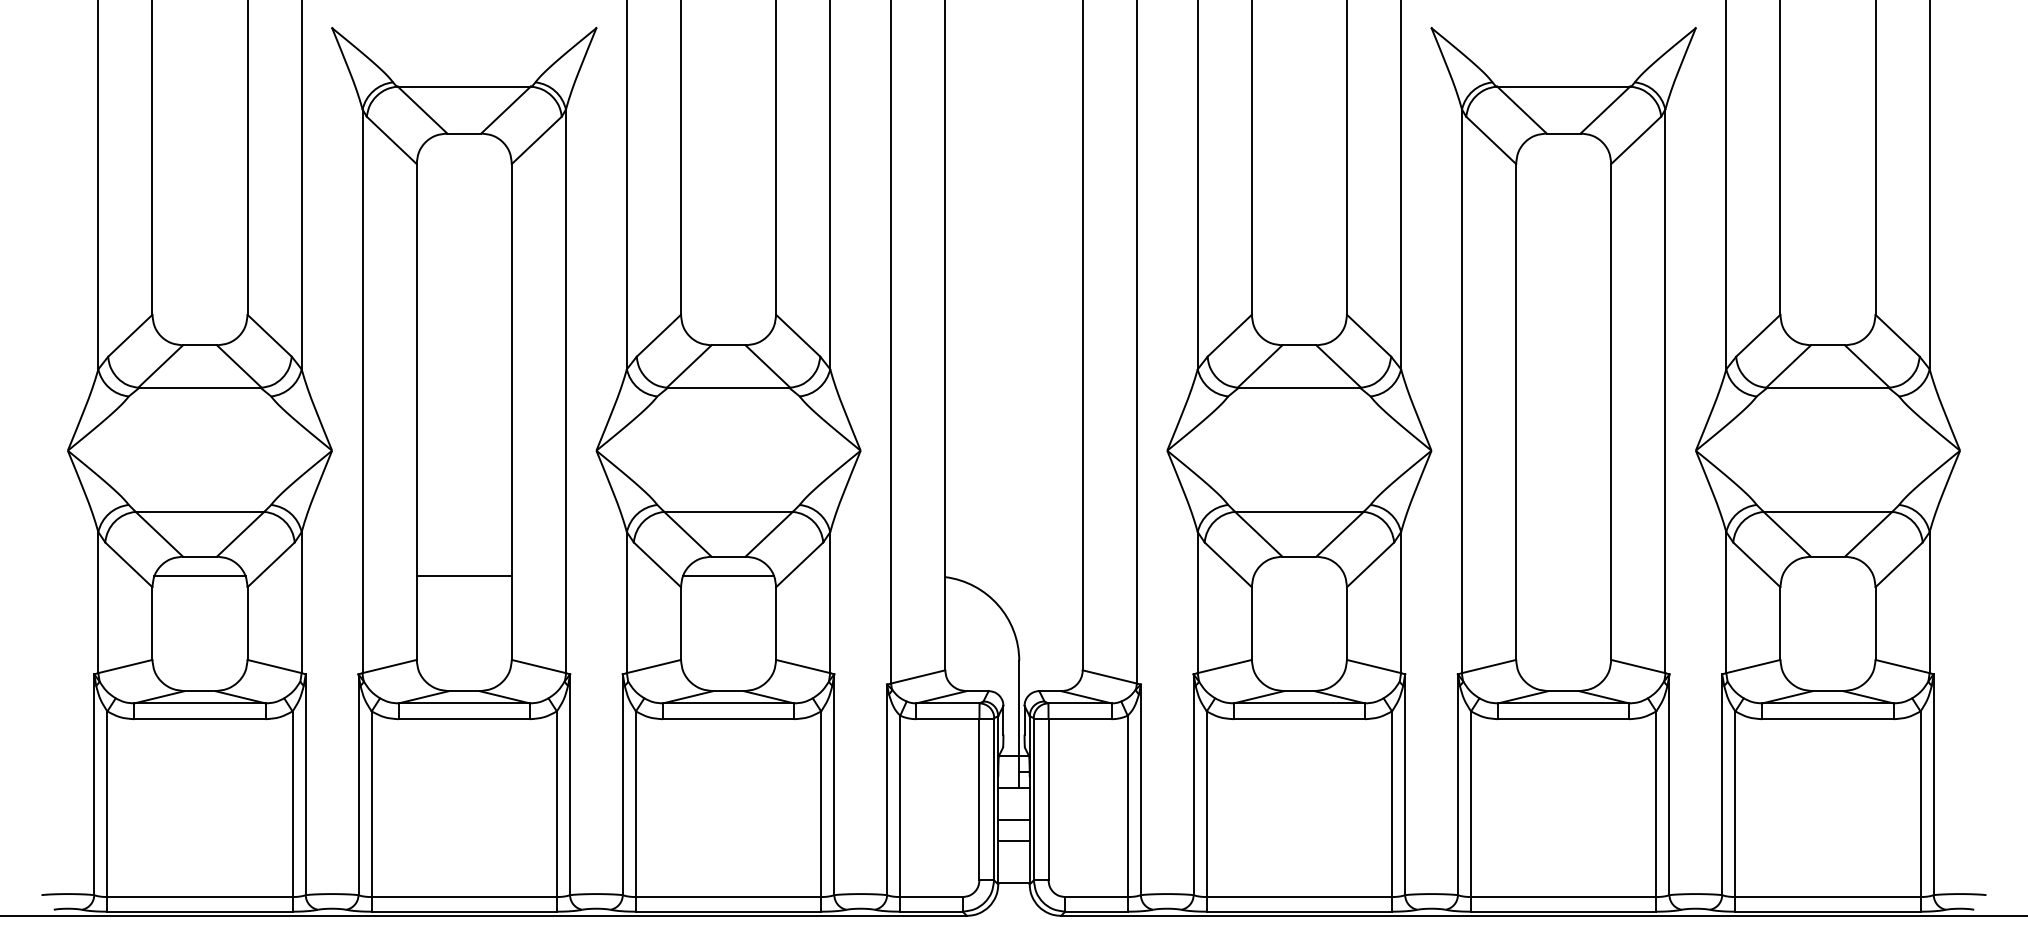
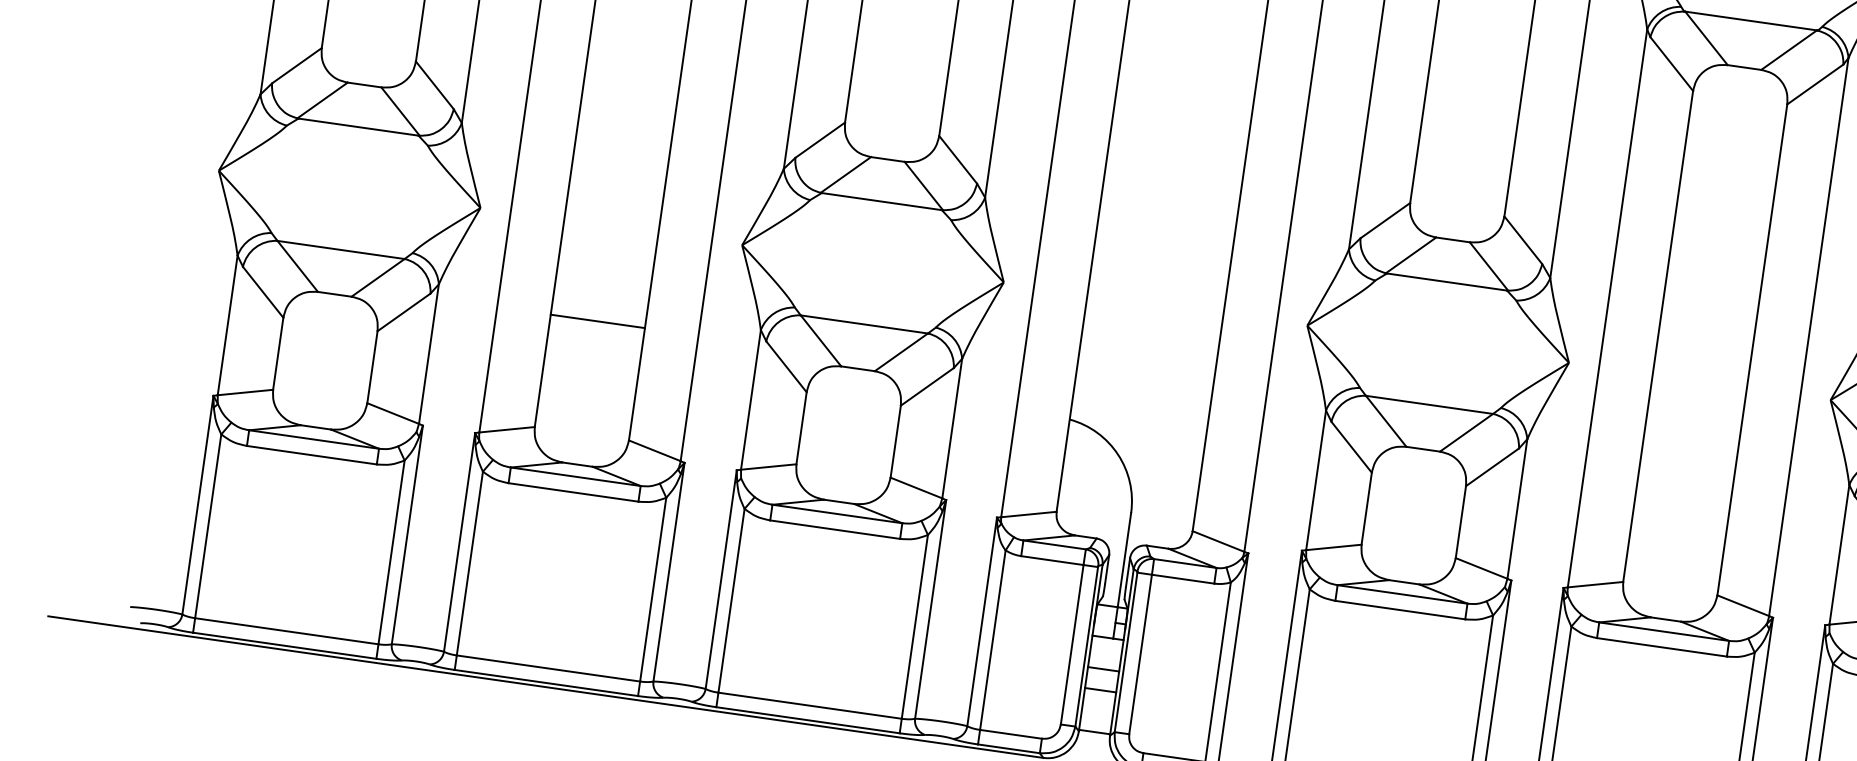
line: (199, 576) -> (331, 313), removed
line: (463, 576) -> (597, 321), moved
line: (728, 576) -> (855, 388), removed

